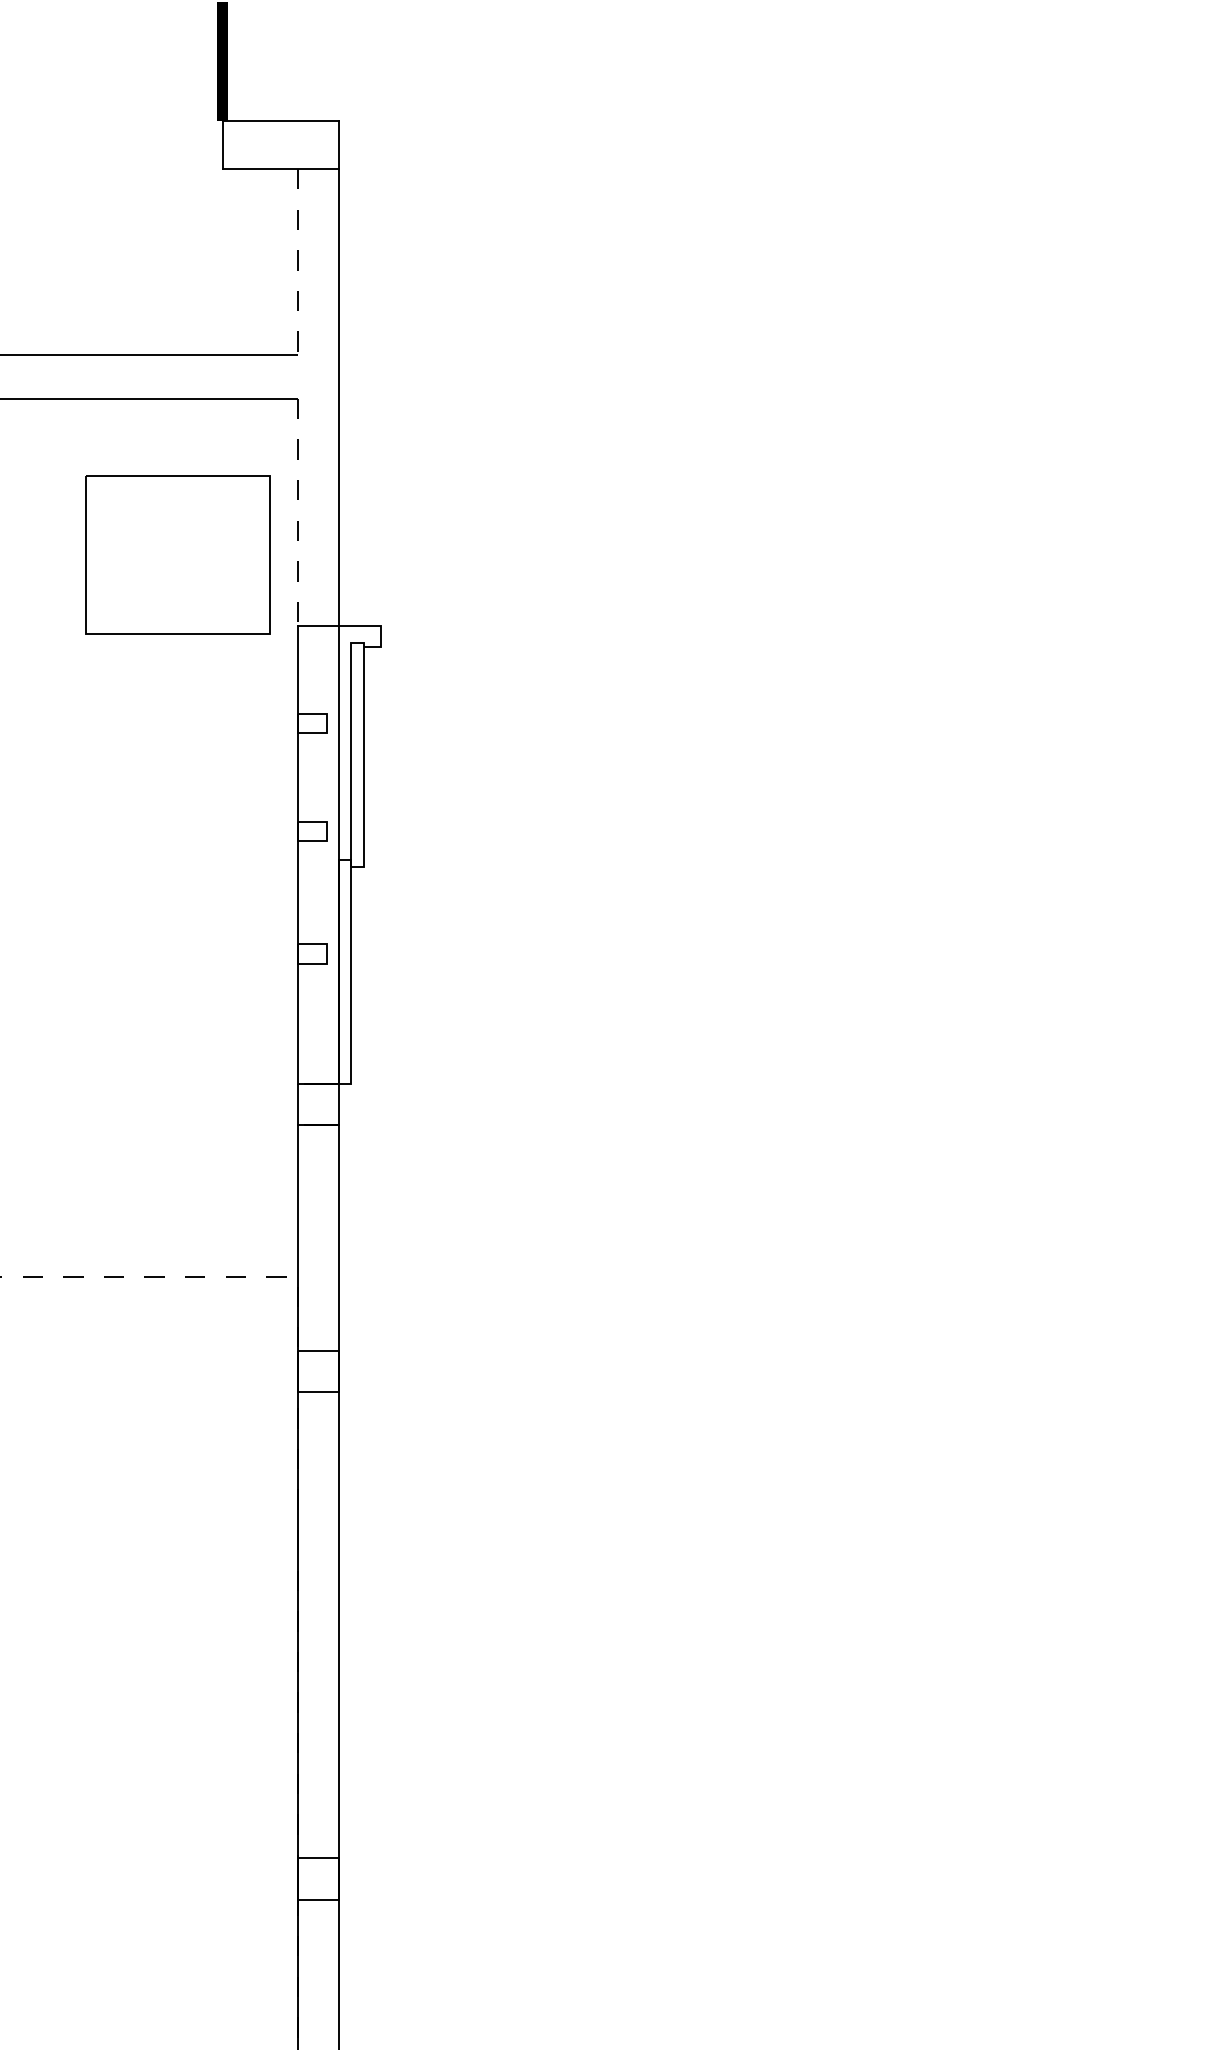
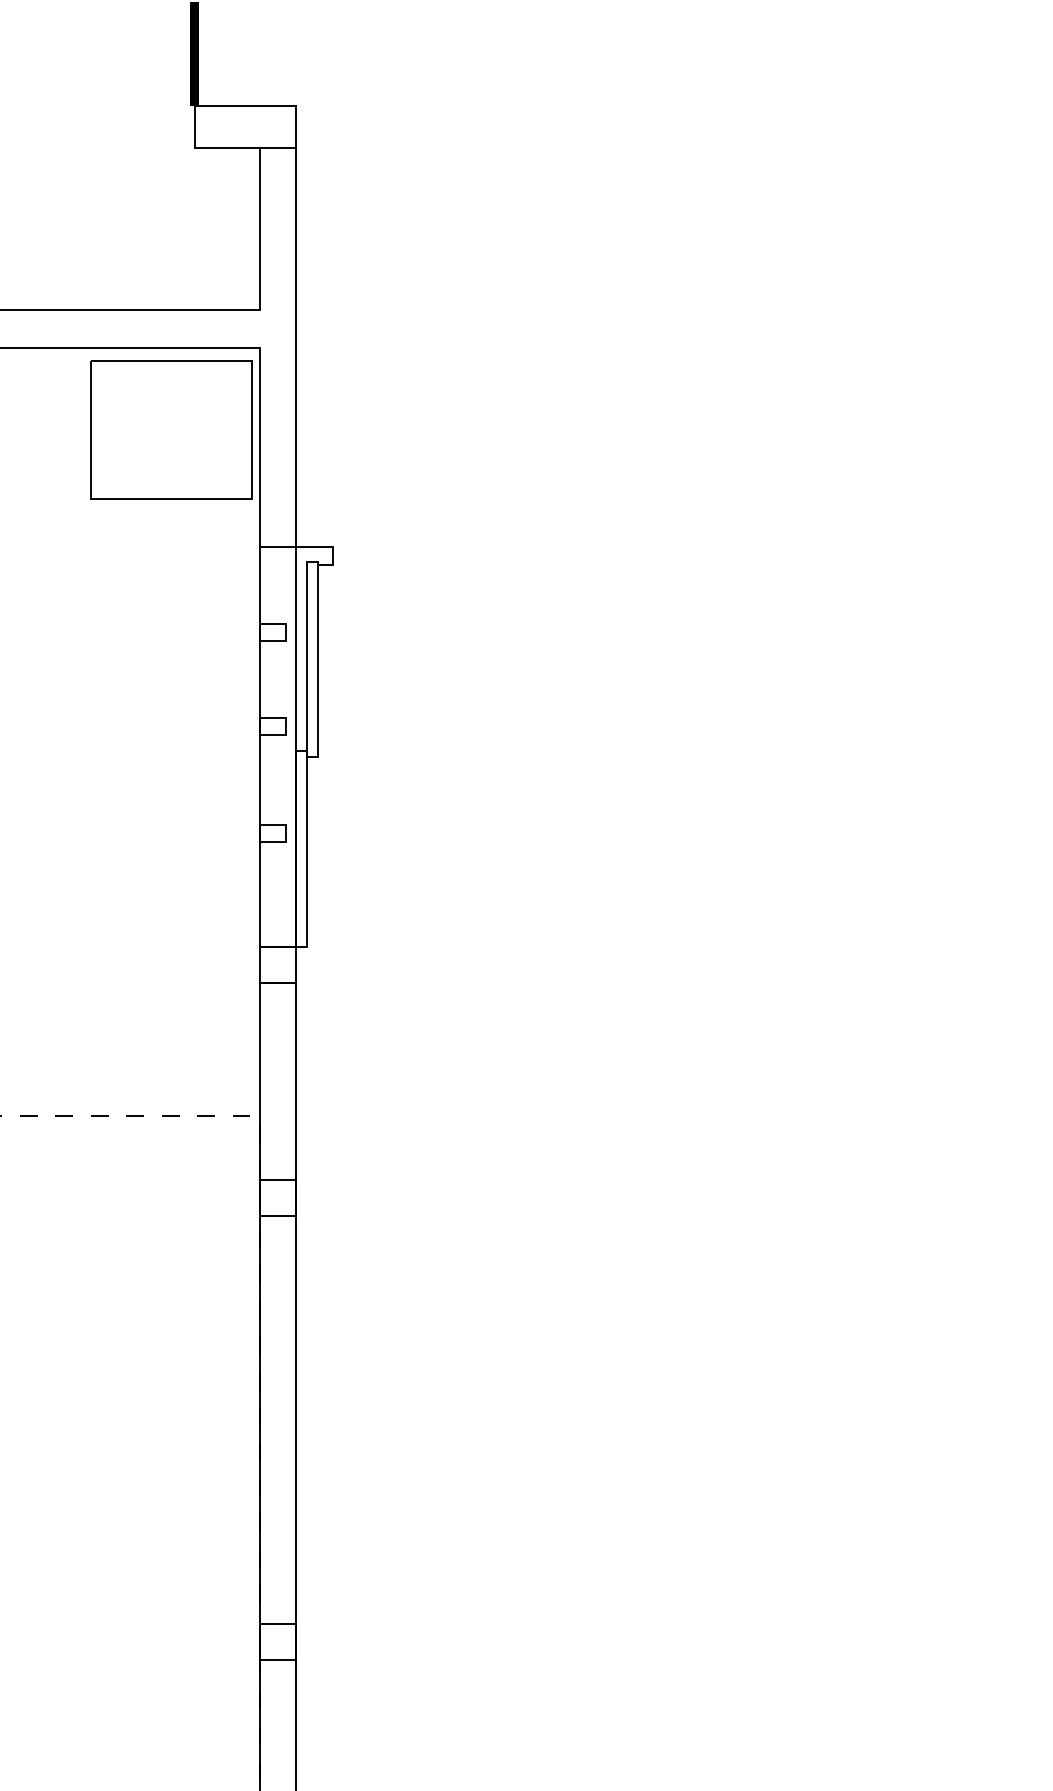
line: (297, 262) -> (259, 229), dashed -> solid
line: (297, 512) -> (259, 447), dashed -> solid
part: (177, 554) -> (170, 429), moved

